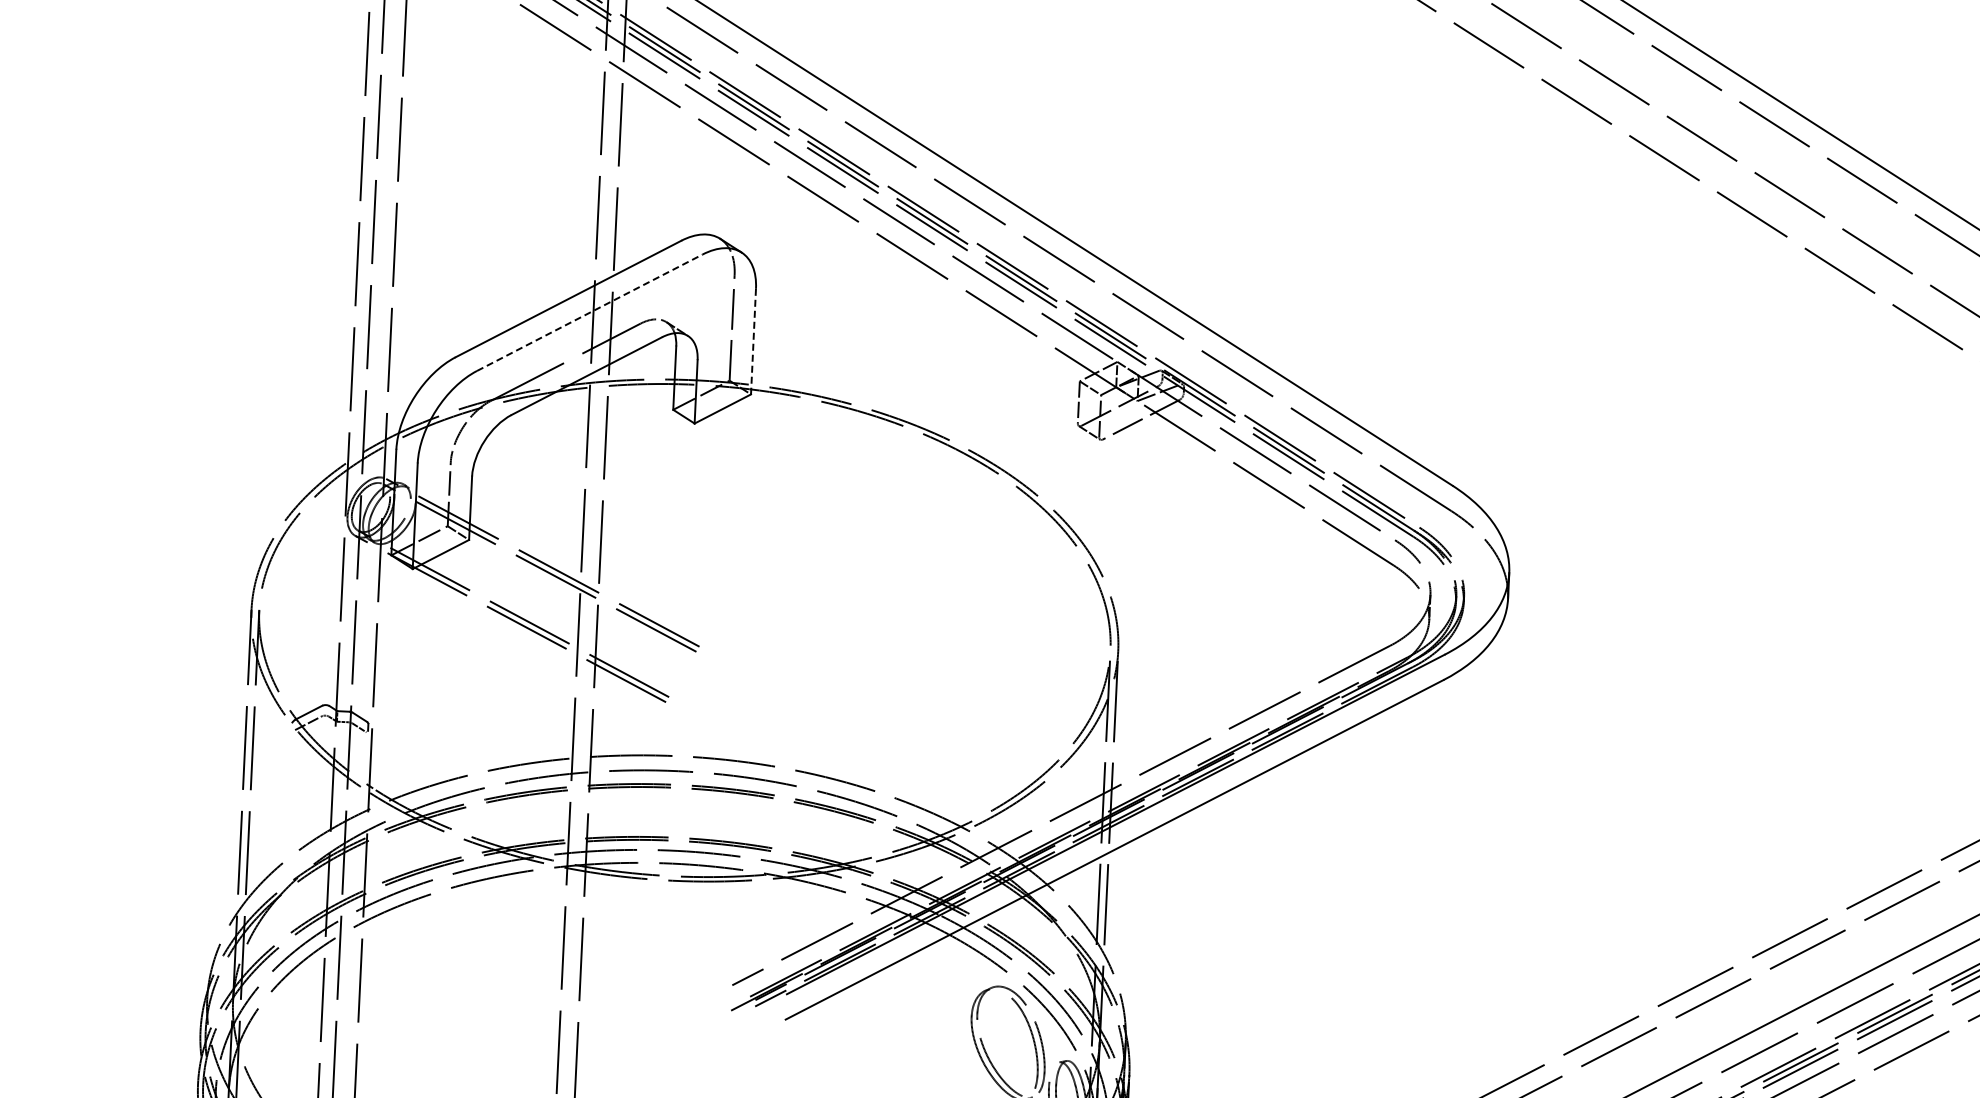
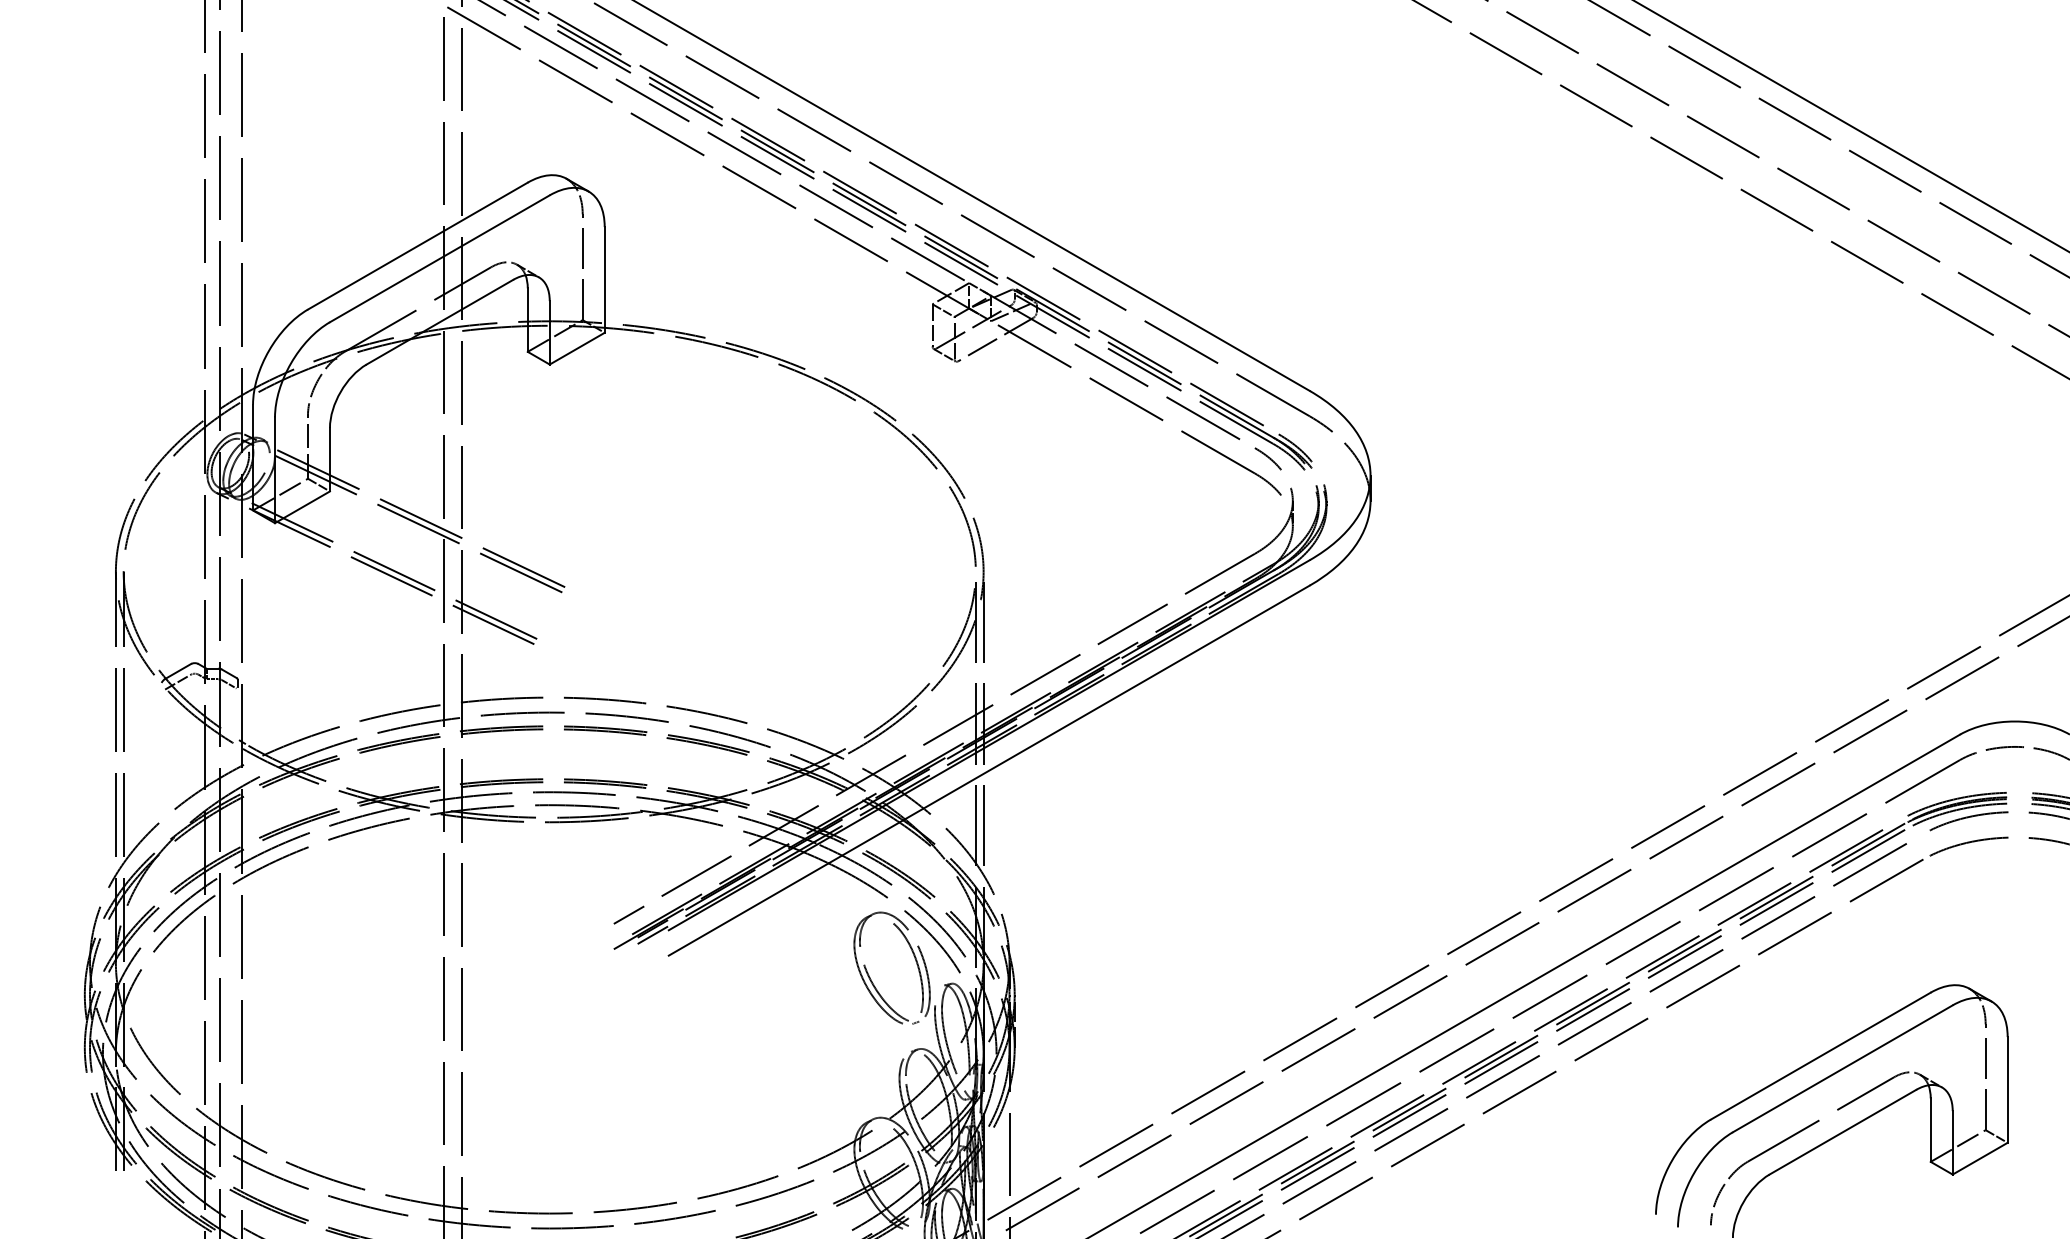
line: (589, 312) -> (439, 258), dashed -> solid
line: (753, 341) -> (604, 279), dashed -> solid

